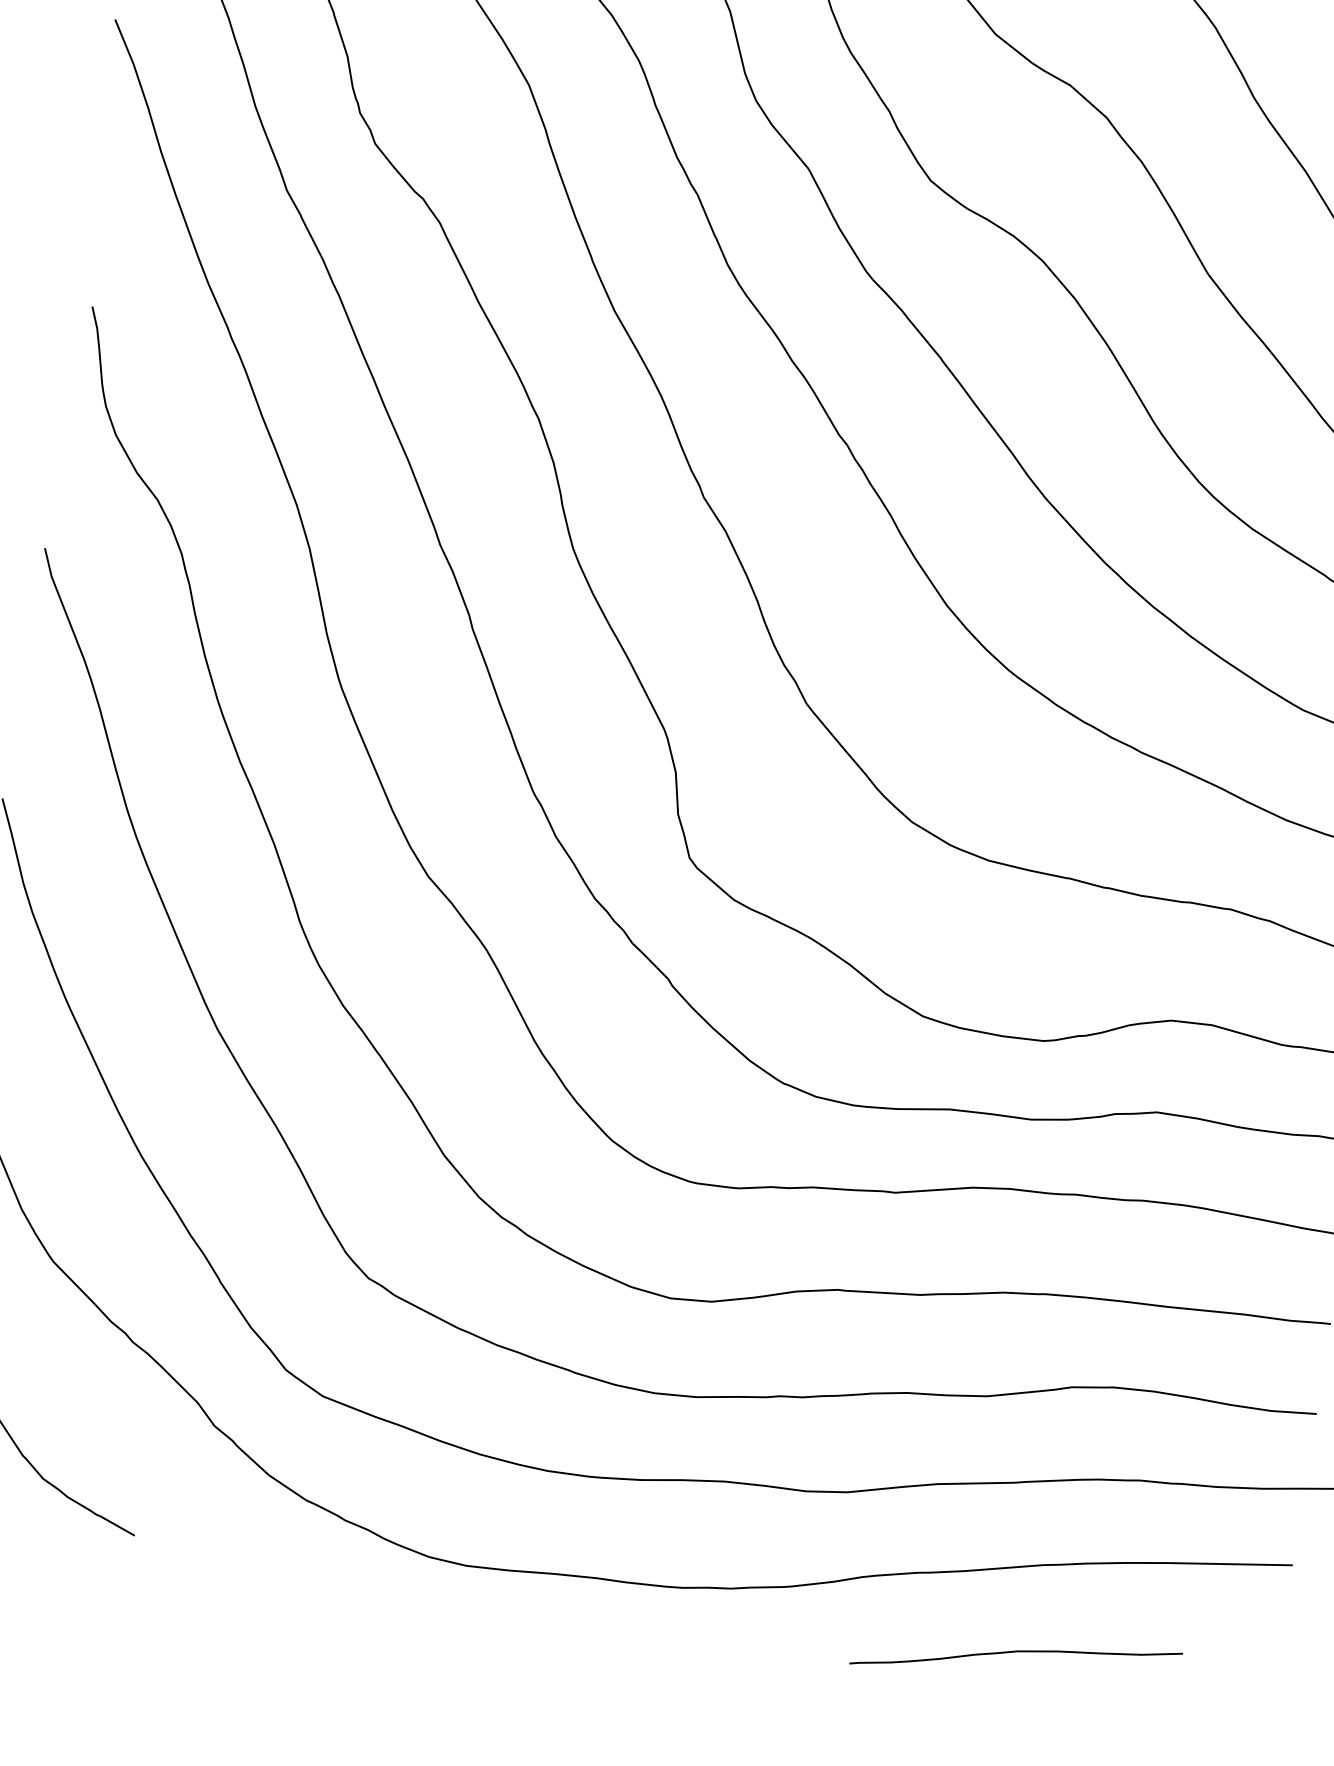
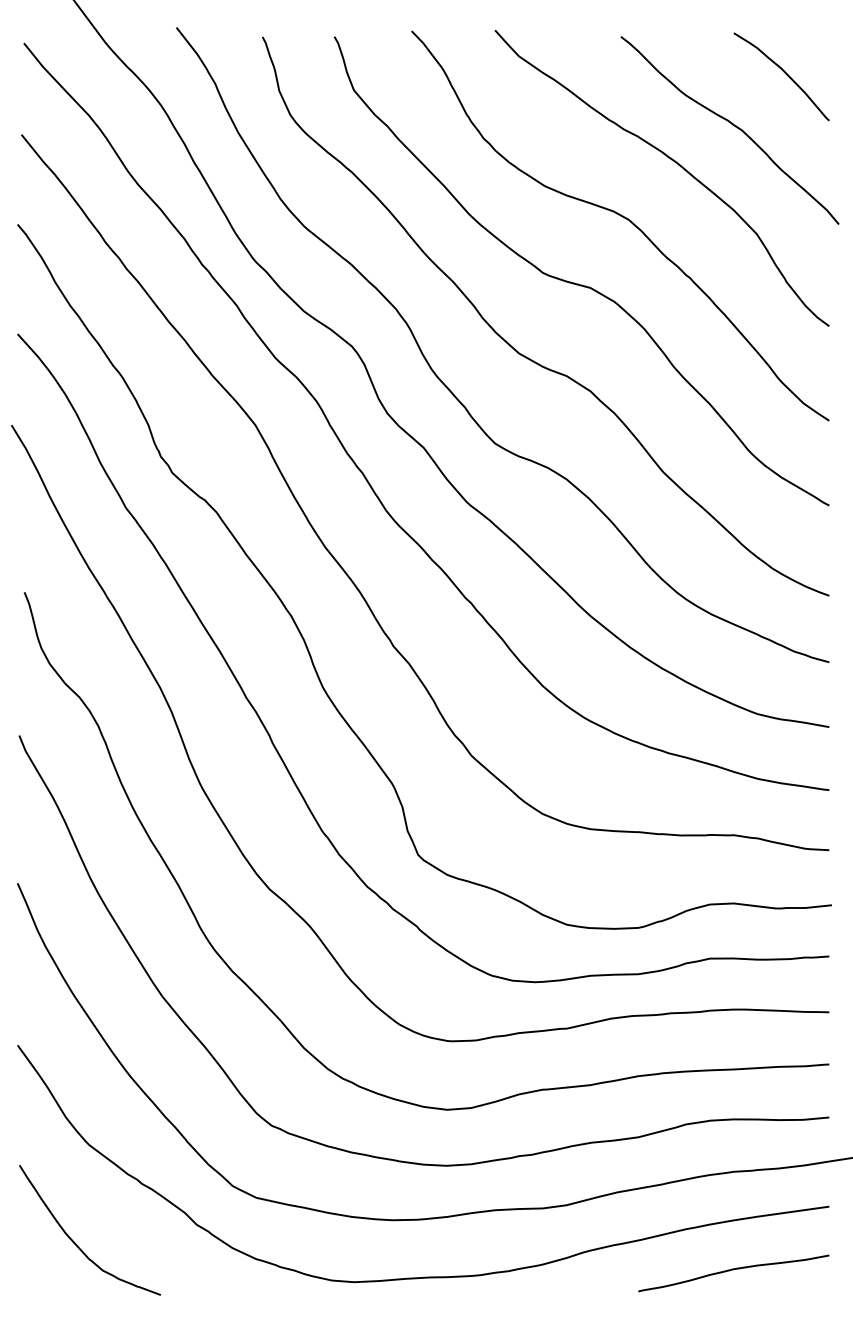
curve: (1016, 1653) -> (733, 1270), moved

